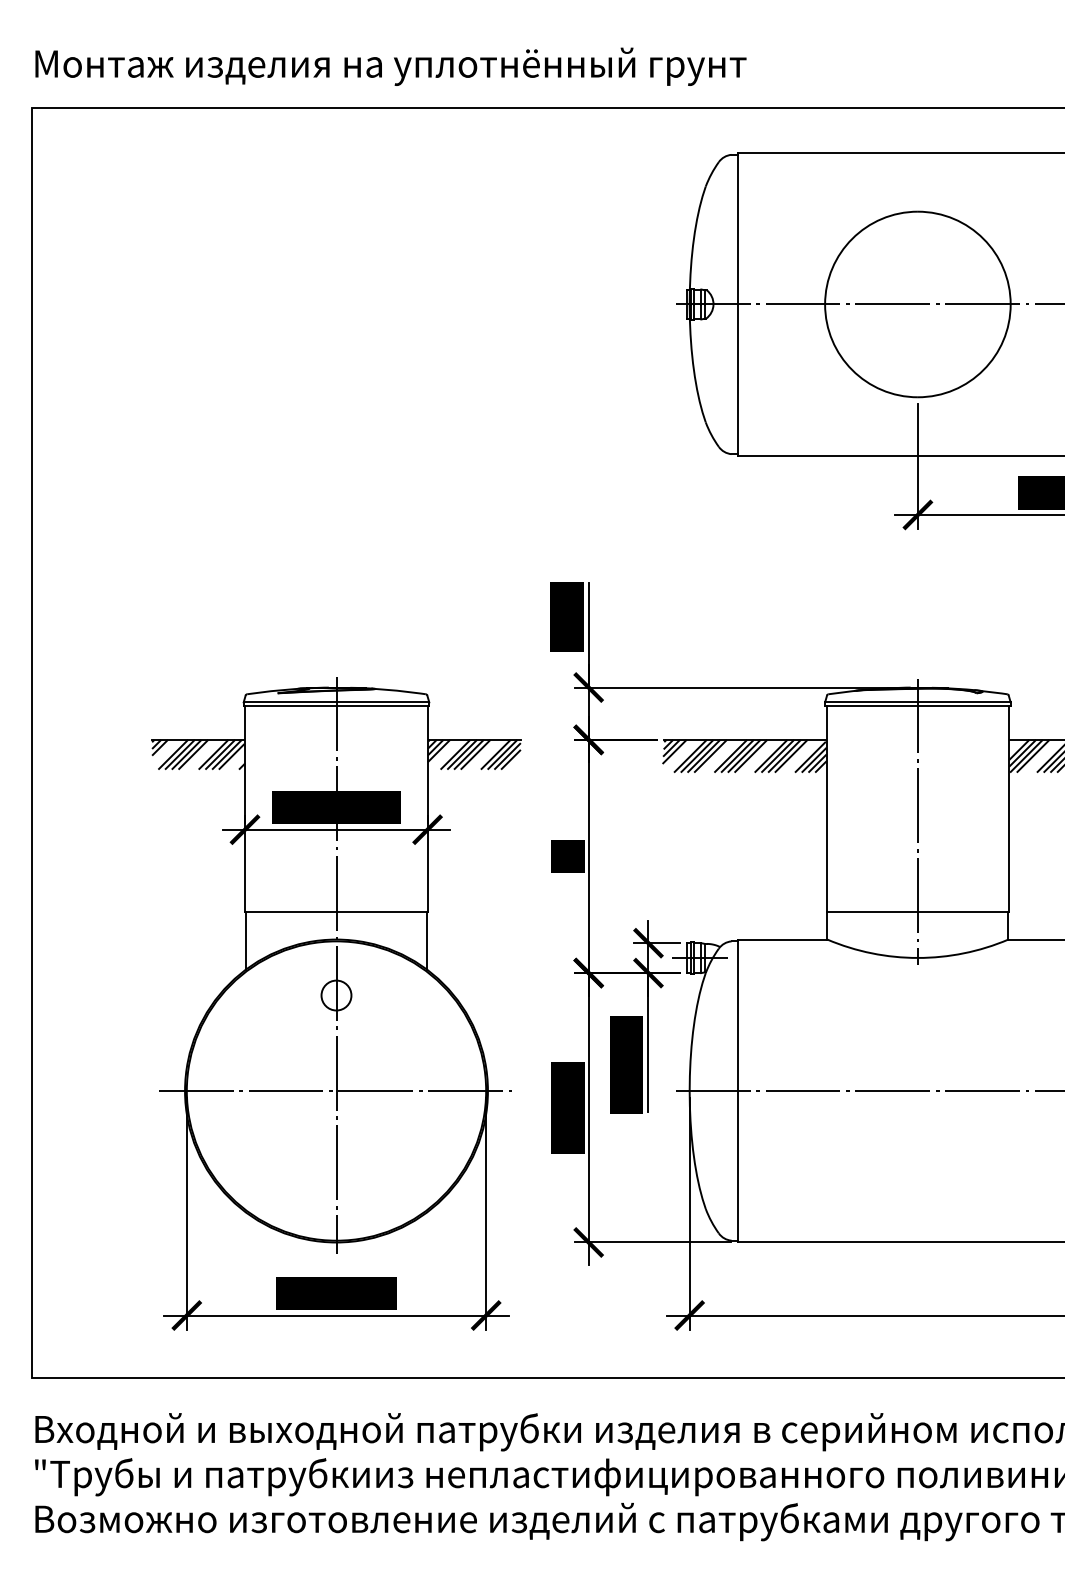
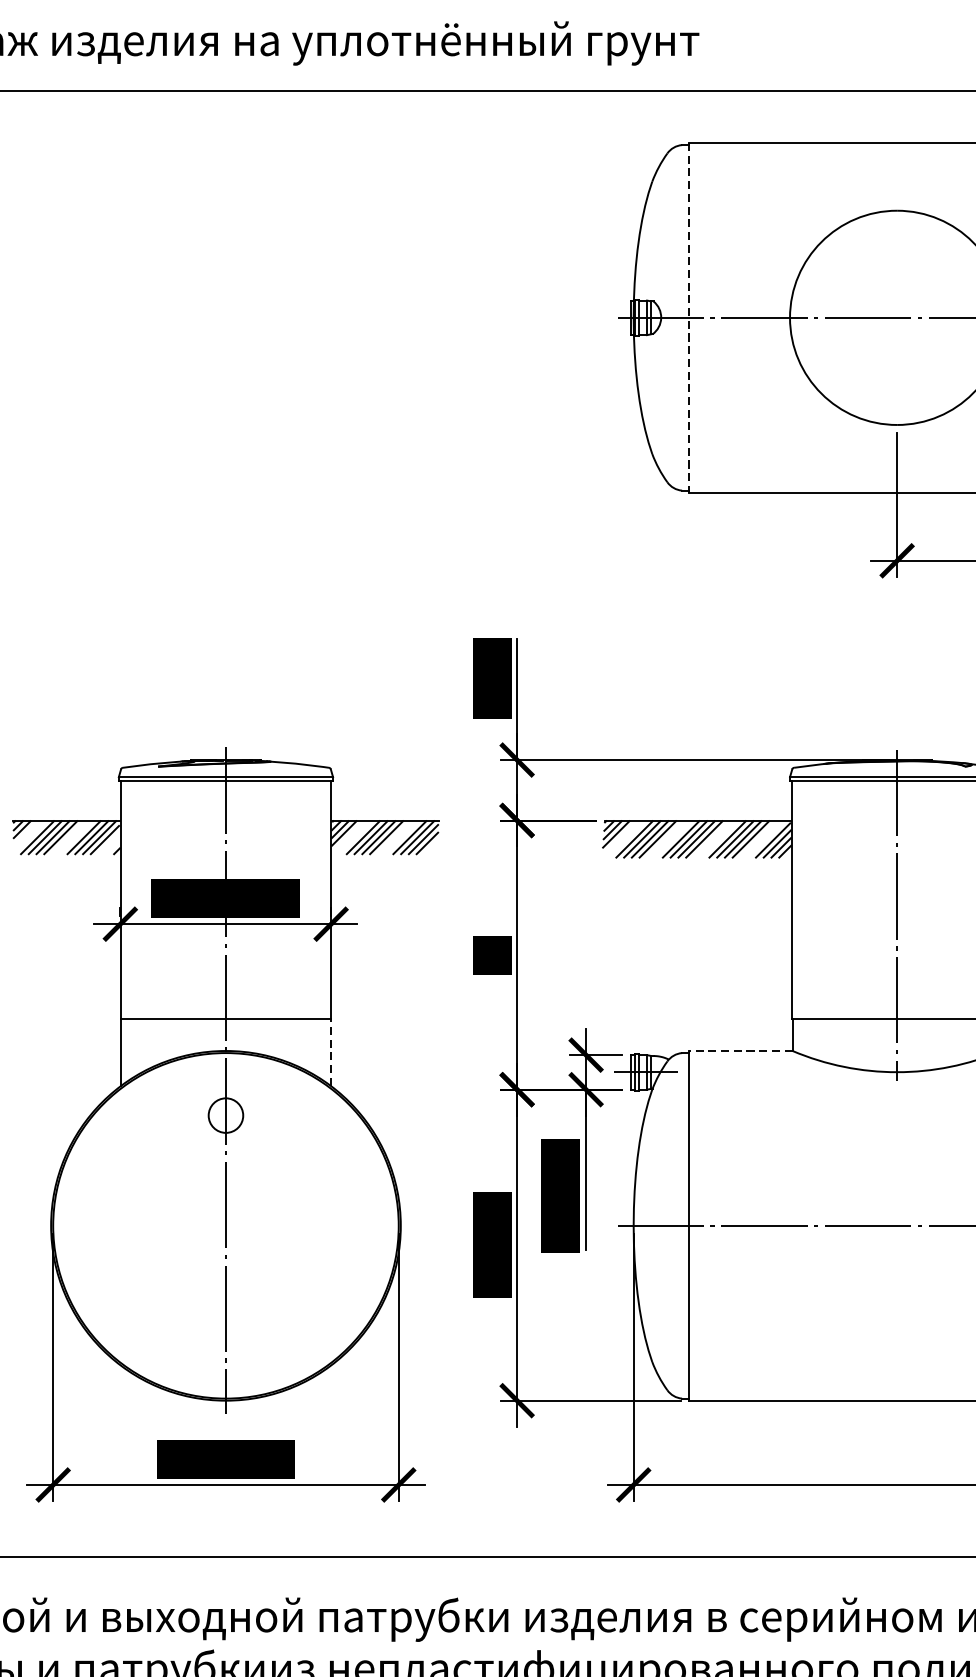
line: (737, 305) -> (688, 319), solid -> dashed
line: (782, 939) -> (740, 1050), solid -> dashed
line: (427, 940) -> (331, 1052), solid -> dashed
line: (336, 1091) -> (225, 1226), removed

